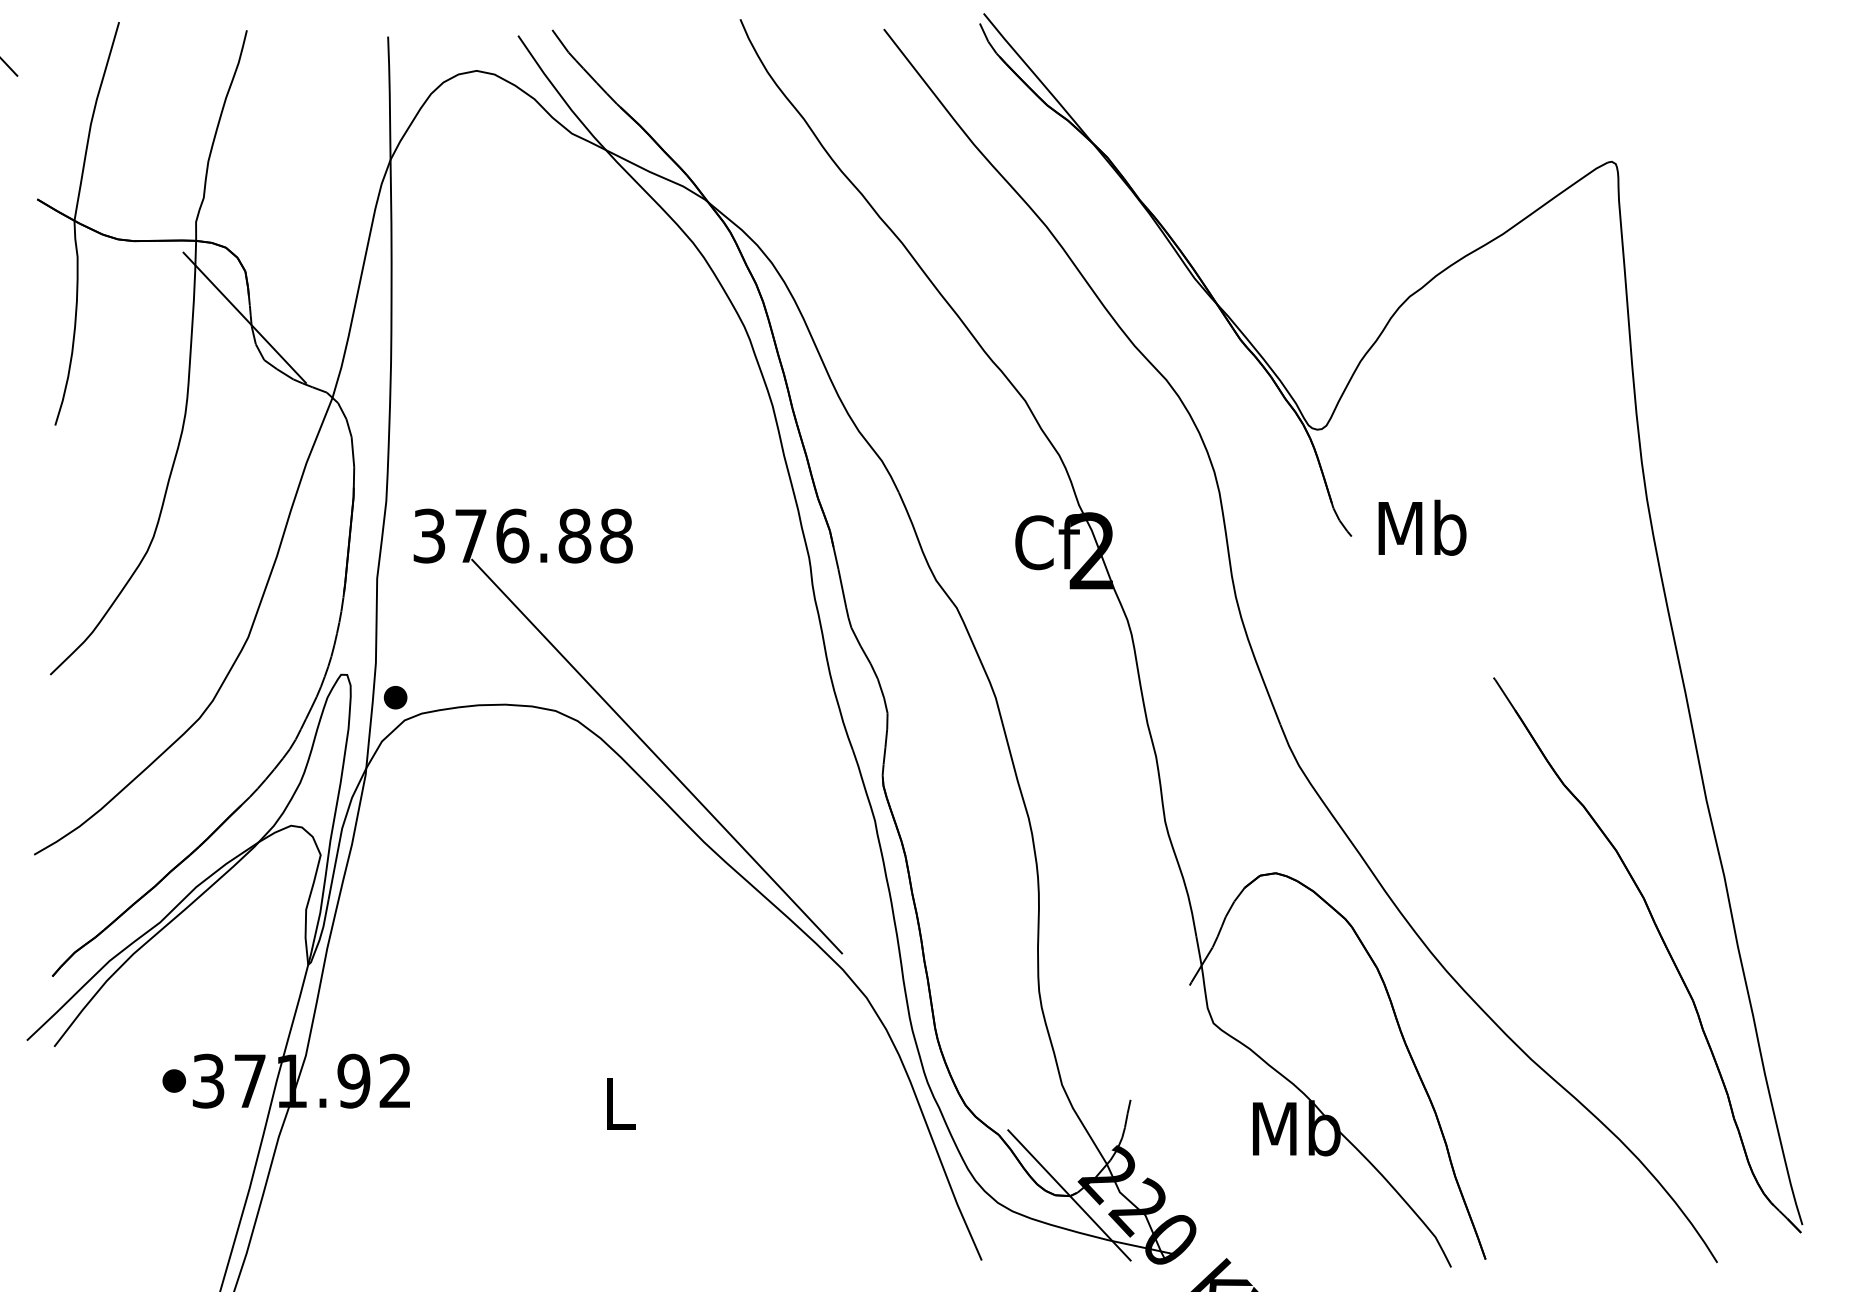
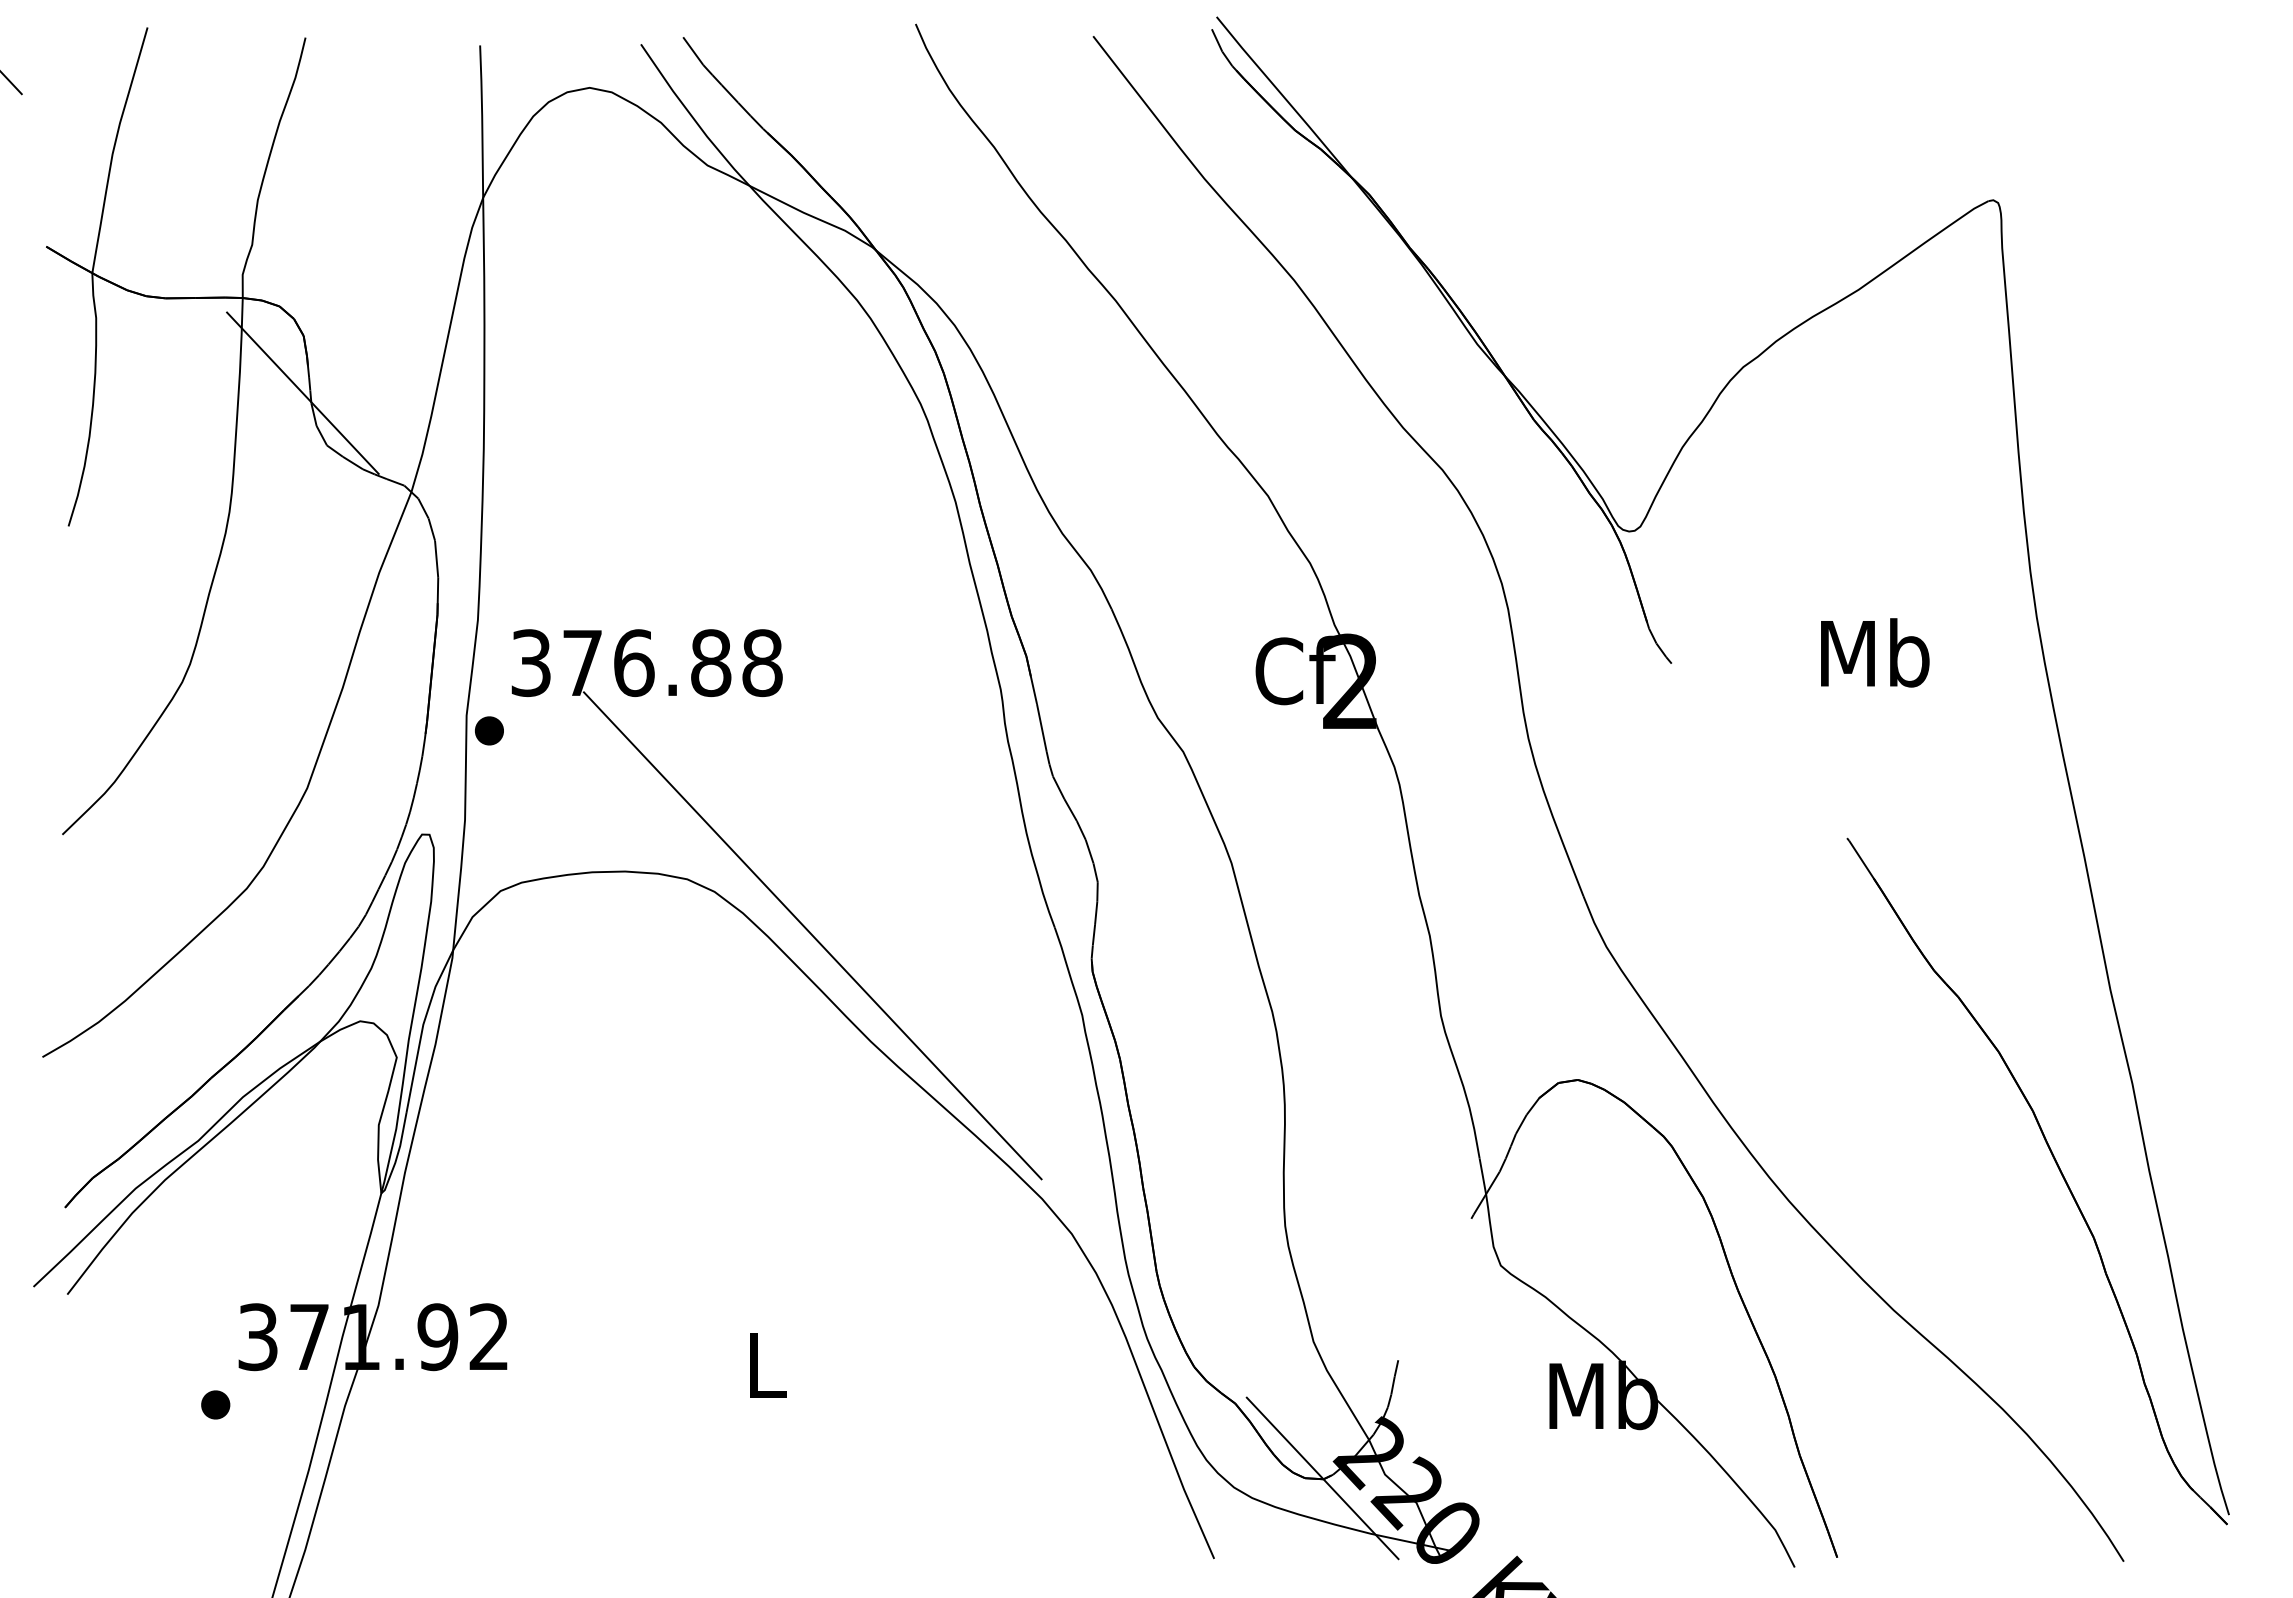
text: (1422, 527) -> (1875, 652), moved
part: (395, 697) -> (489, 730), moved
part: (174, 1080) -> (215, 1404), moved

